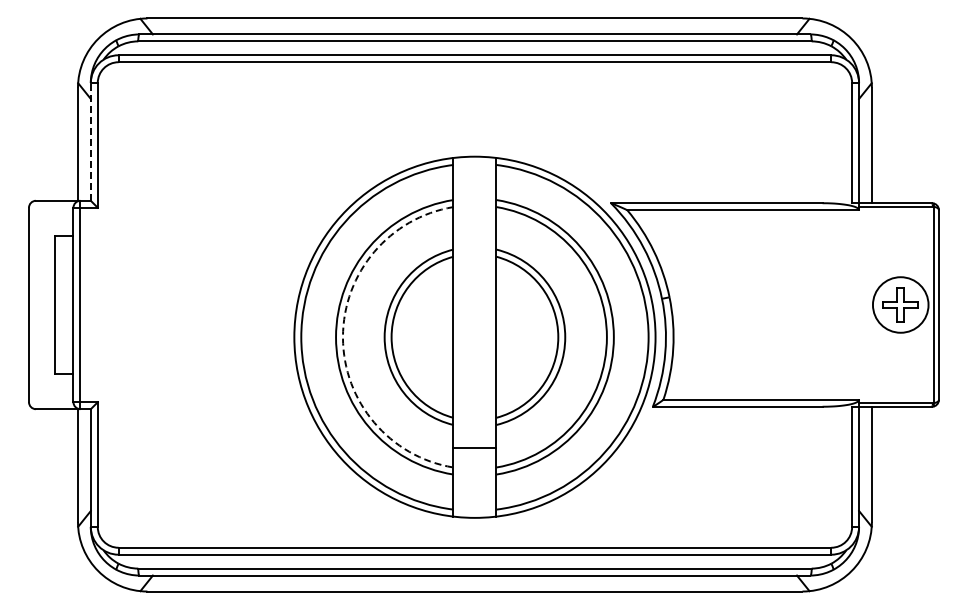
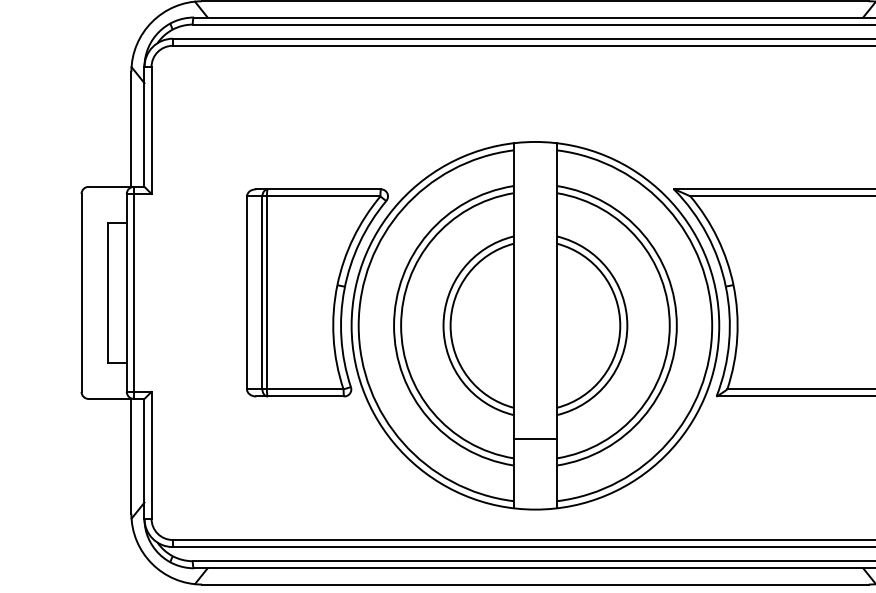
line: (90, 141) -> (144, 126), dashed -> solid
part: (260, 304) -> (317, 292), added
arc: (342, 337) -> (400, 325), dashed -> solid

